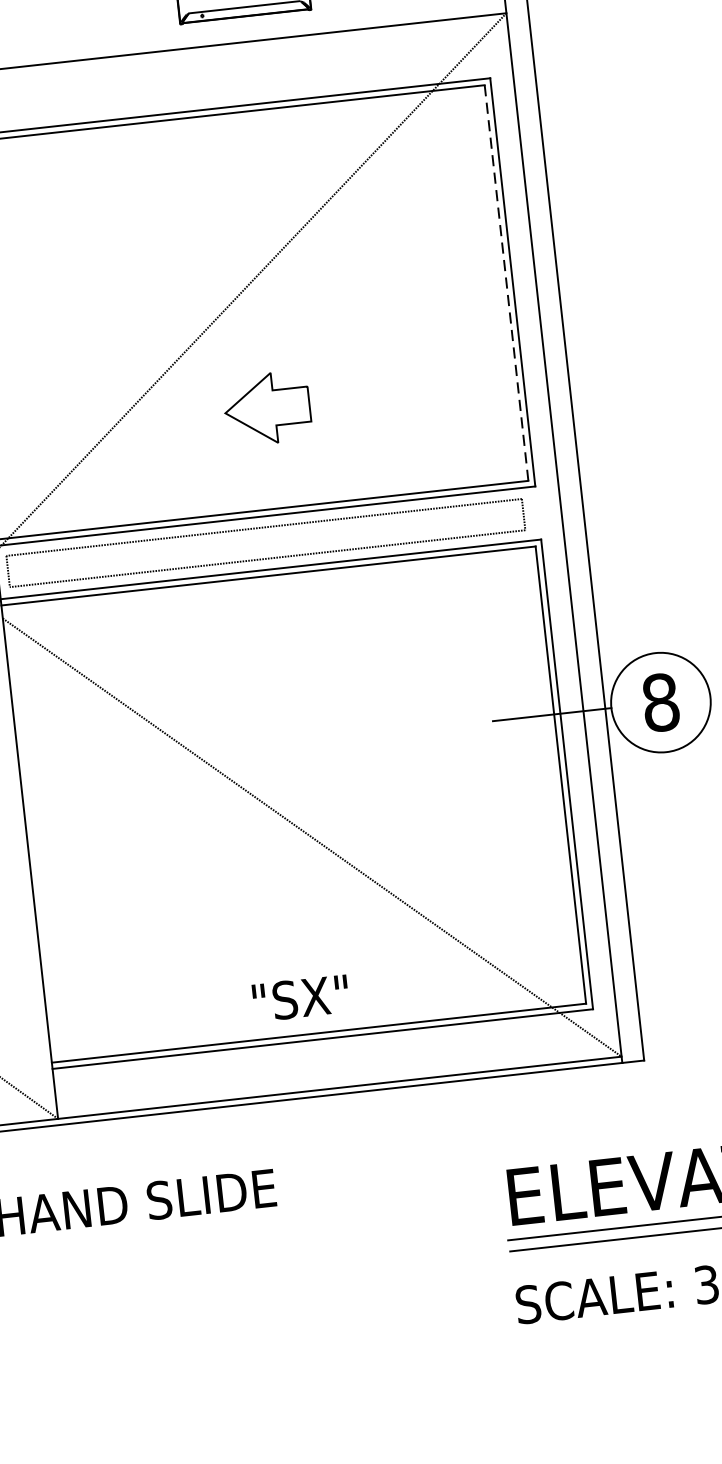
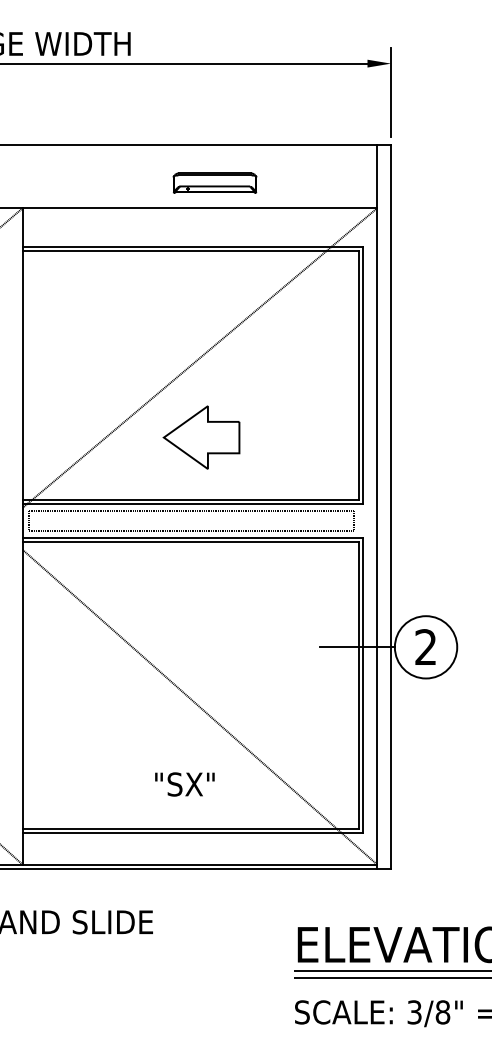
line: (505, 282) -> (358, 375), dashed -> solid
part: (267, 408) -> (201, 437), size x1.43
text: (660, 703) -> (425, 647), 8 -> 2
text: (300, 998) -> (184, 784), moved

